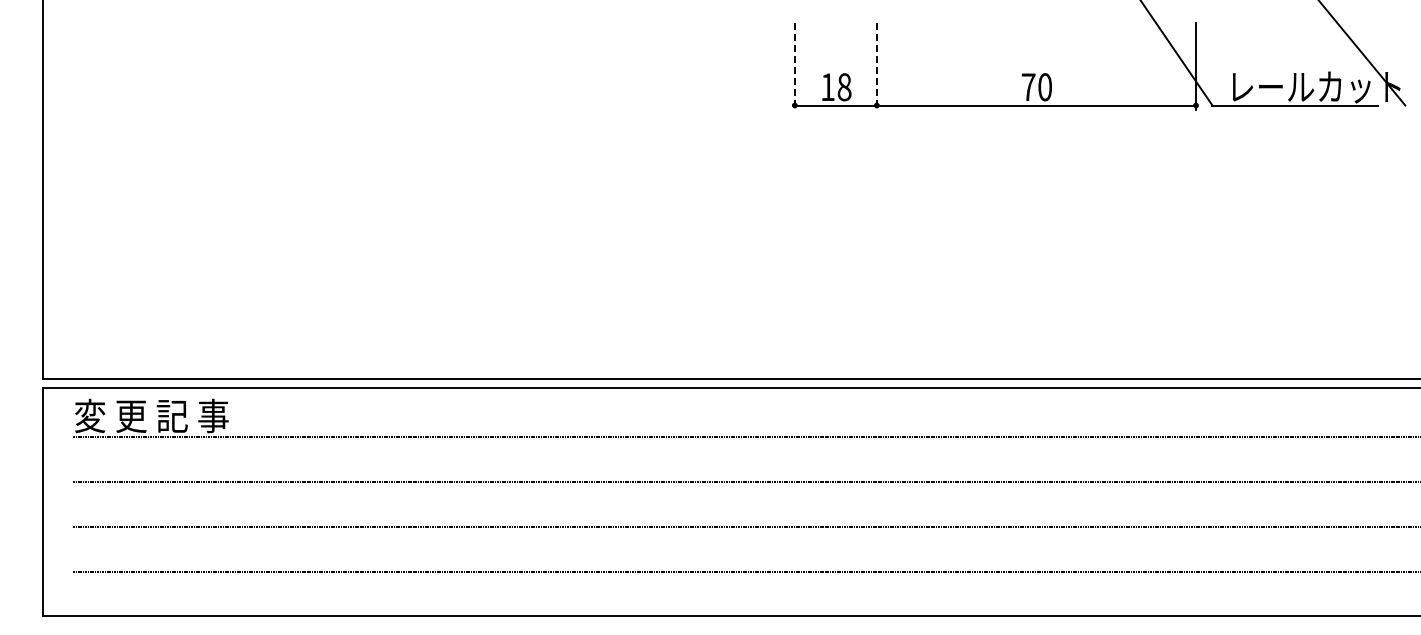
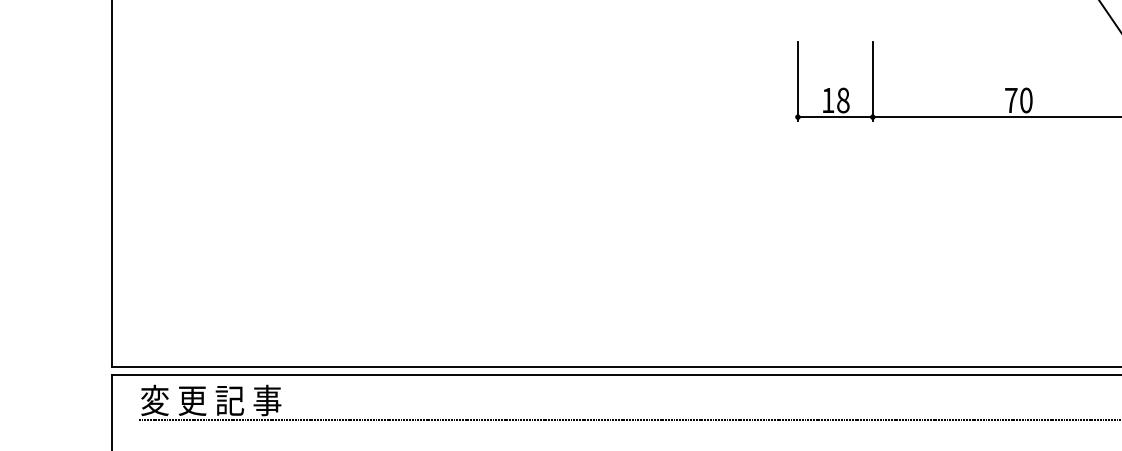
line: (794, 67) -> (797, 82), dashed -> solid
line: (876, 67) -> (872, 82), dashed -> solid

